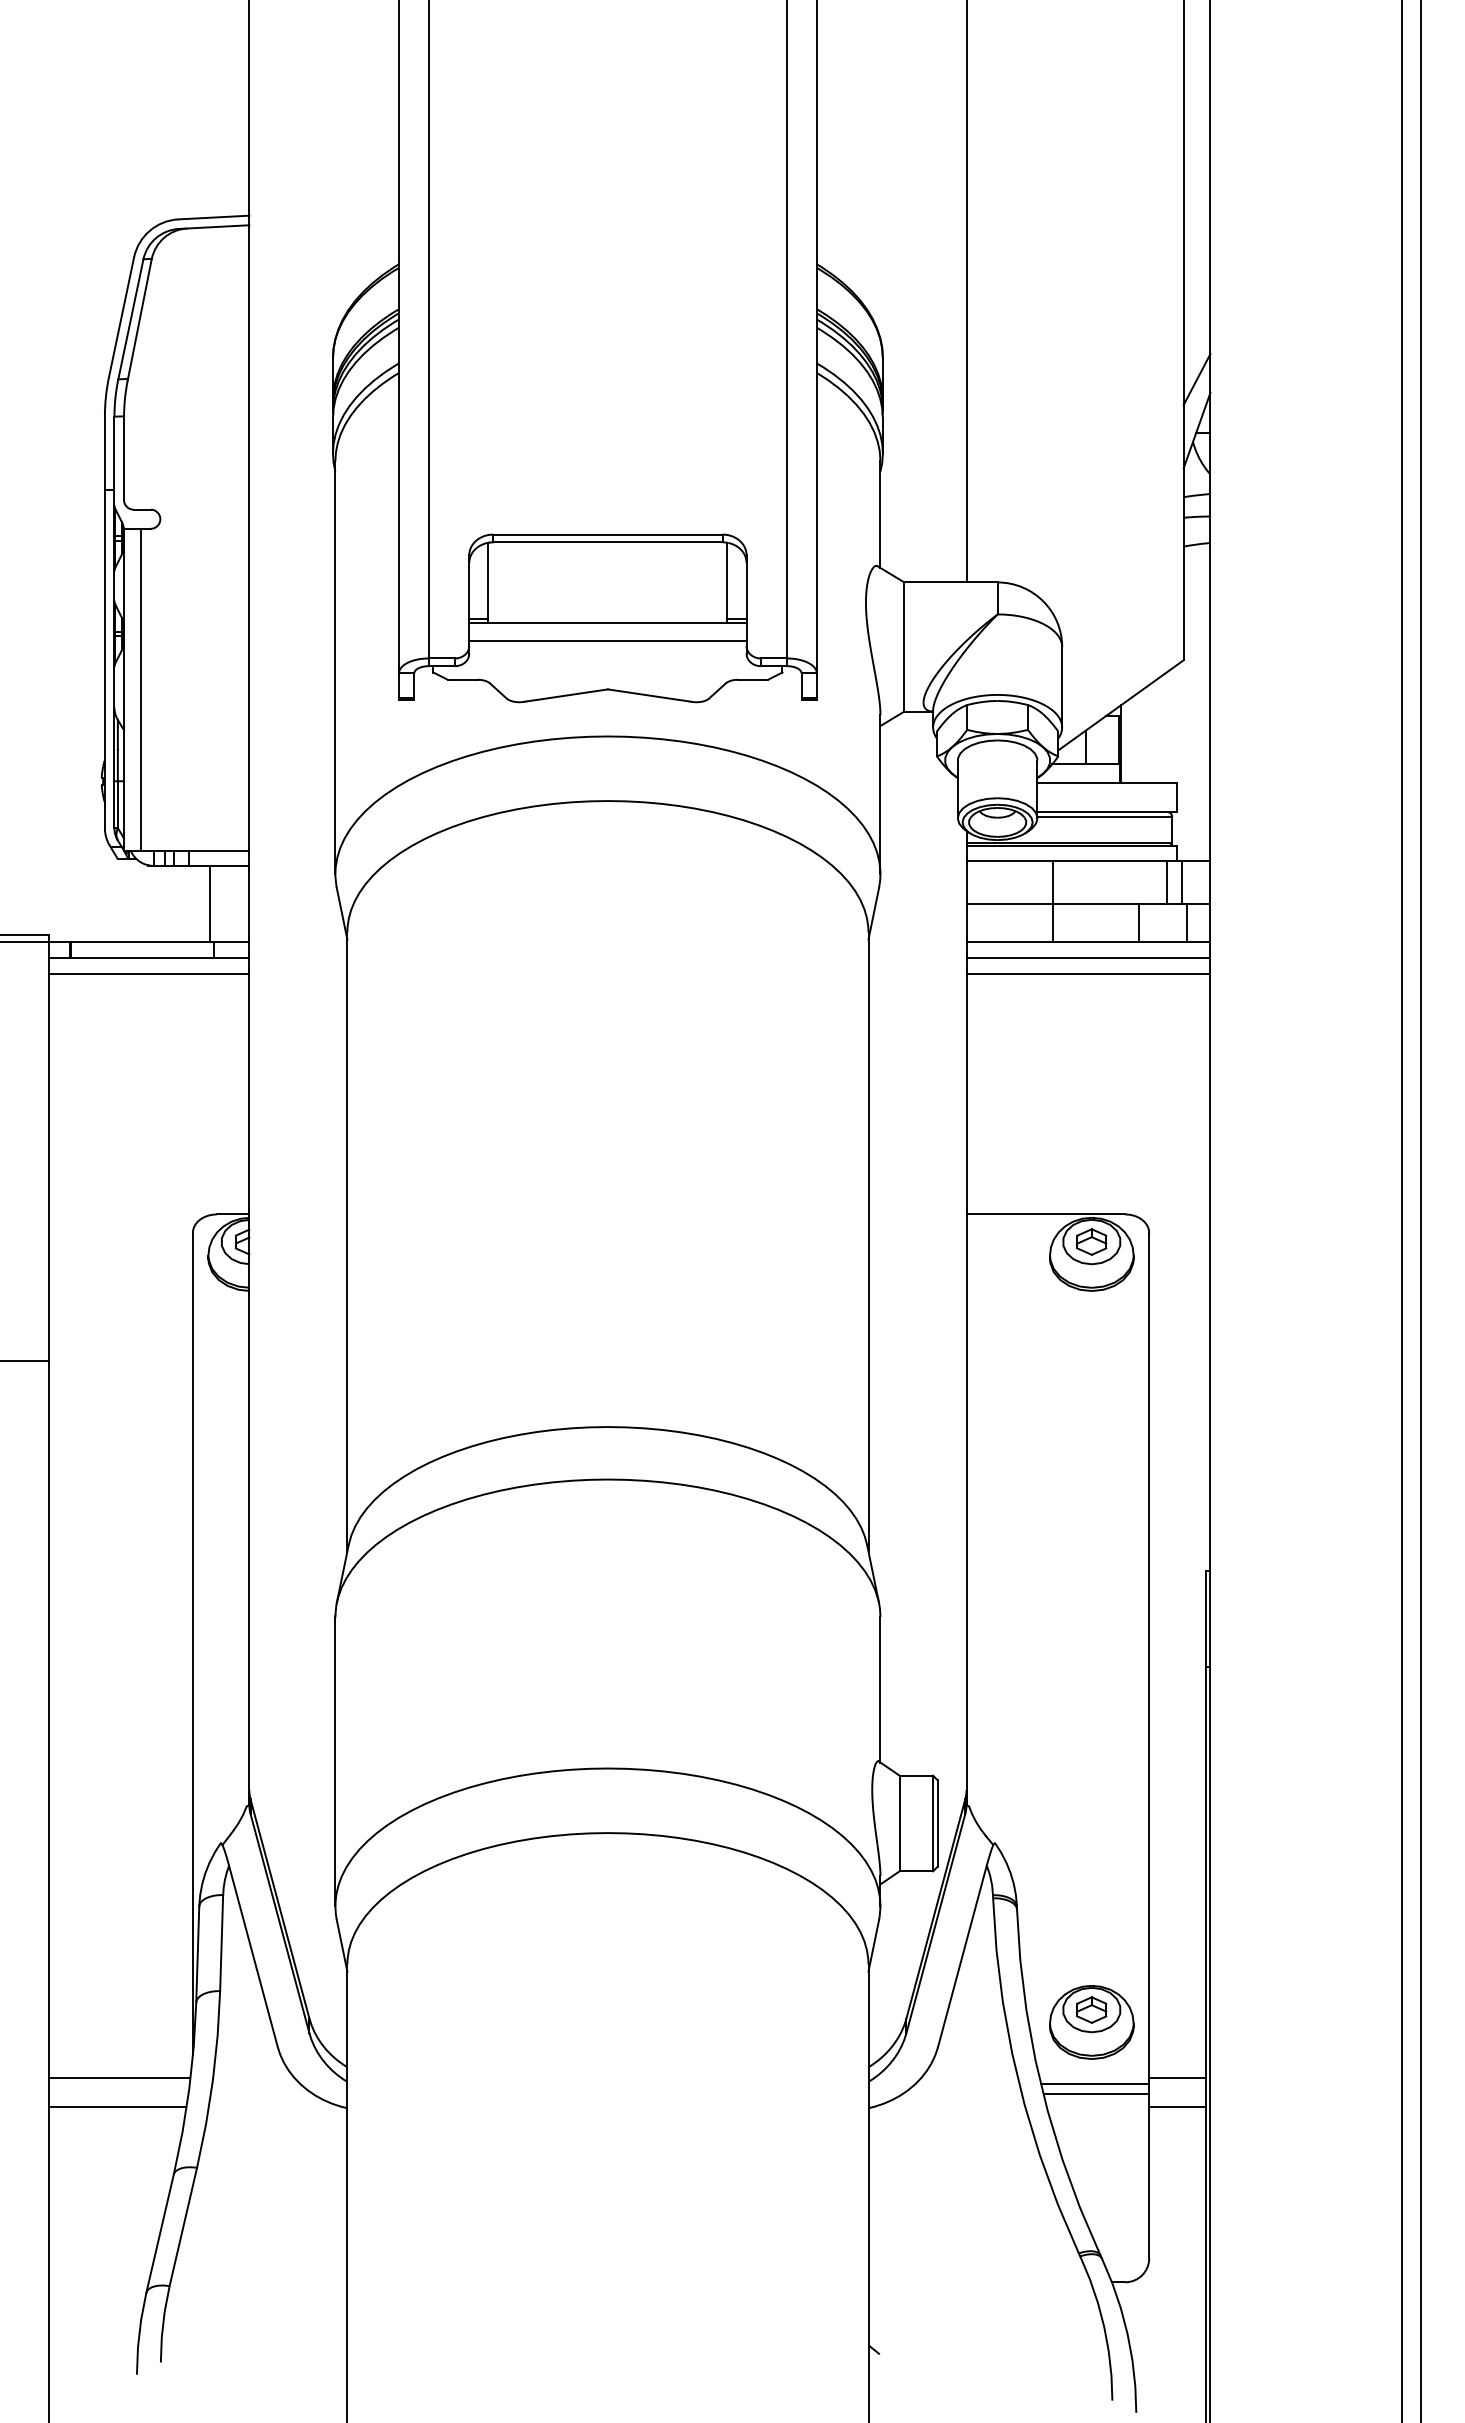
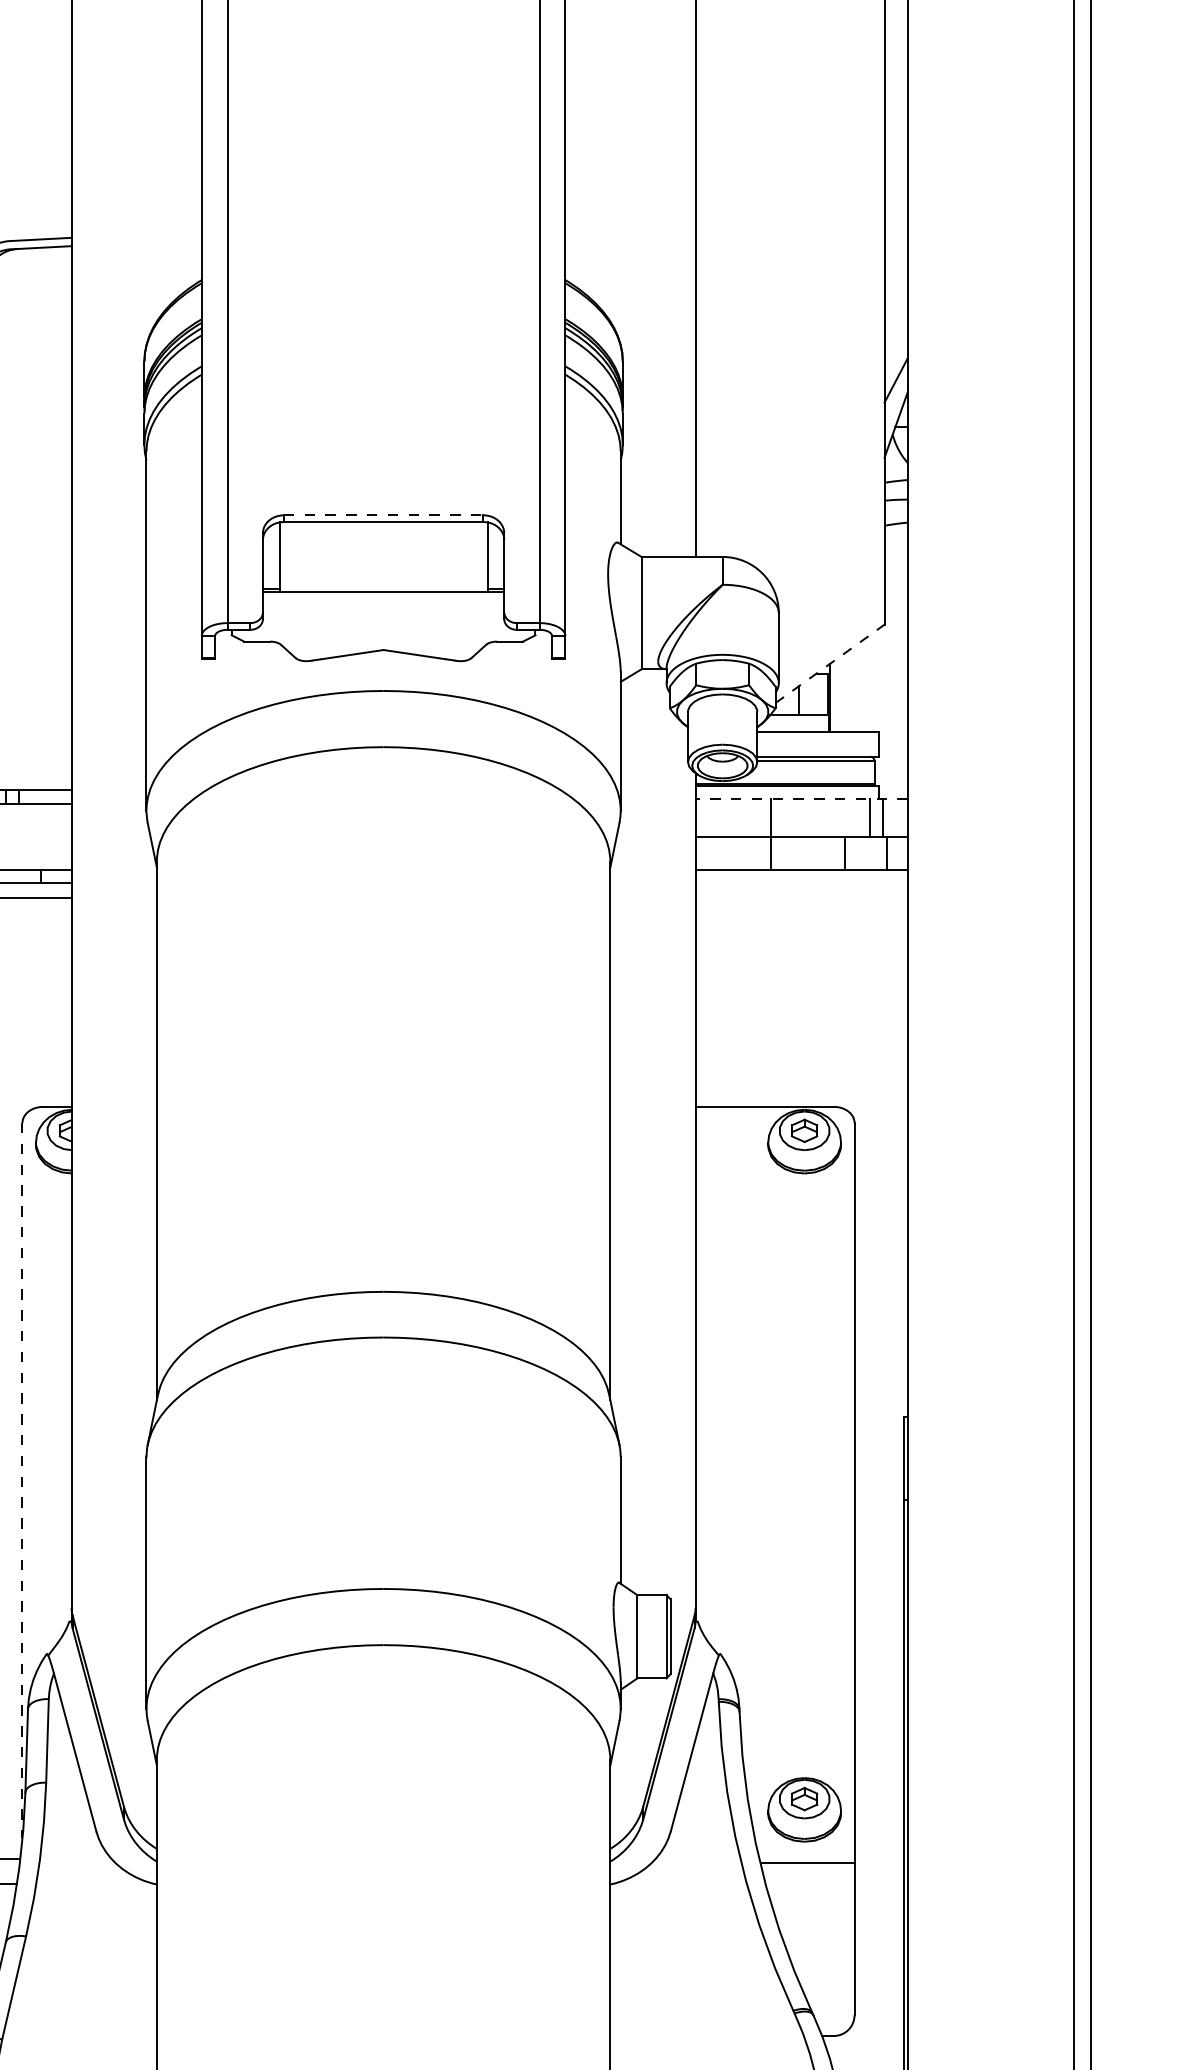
line: (607, 534) -> (383, 515), solid -> dashed
line: (607, 641) -> (383, 608), removed
line: (1121, 705) -> (830, 664), solid -> dashed
line: (1088, 860) -> (801, 798), solid -> dashed
line: (210, 903) -> (37, 836), removed
line: (1088, 957) -> (801, 883), removed
line: (1088, 974) -> (801, 898), removed
line: (192, 1643) -> (22, 1480), solid -> dashed
line: (1177, 2078) -> (879, 1858), removed
line: (1096, 2094) -> (808, 1872), removed
line: (1177, 2107) -> (879, 1883), removed

